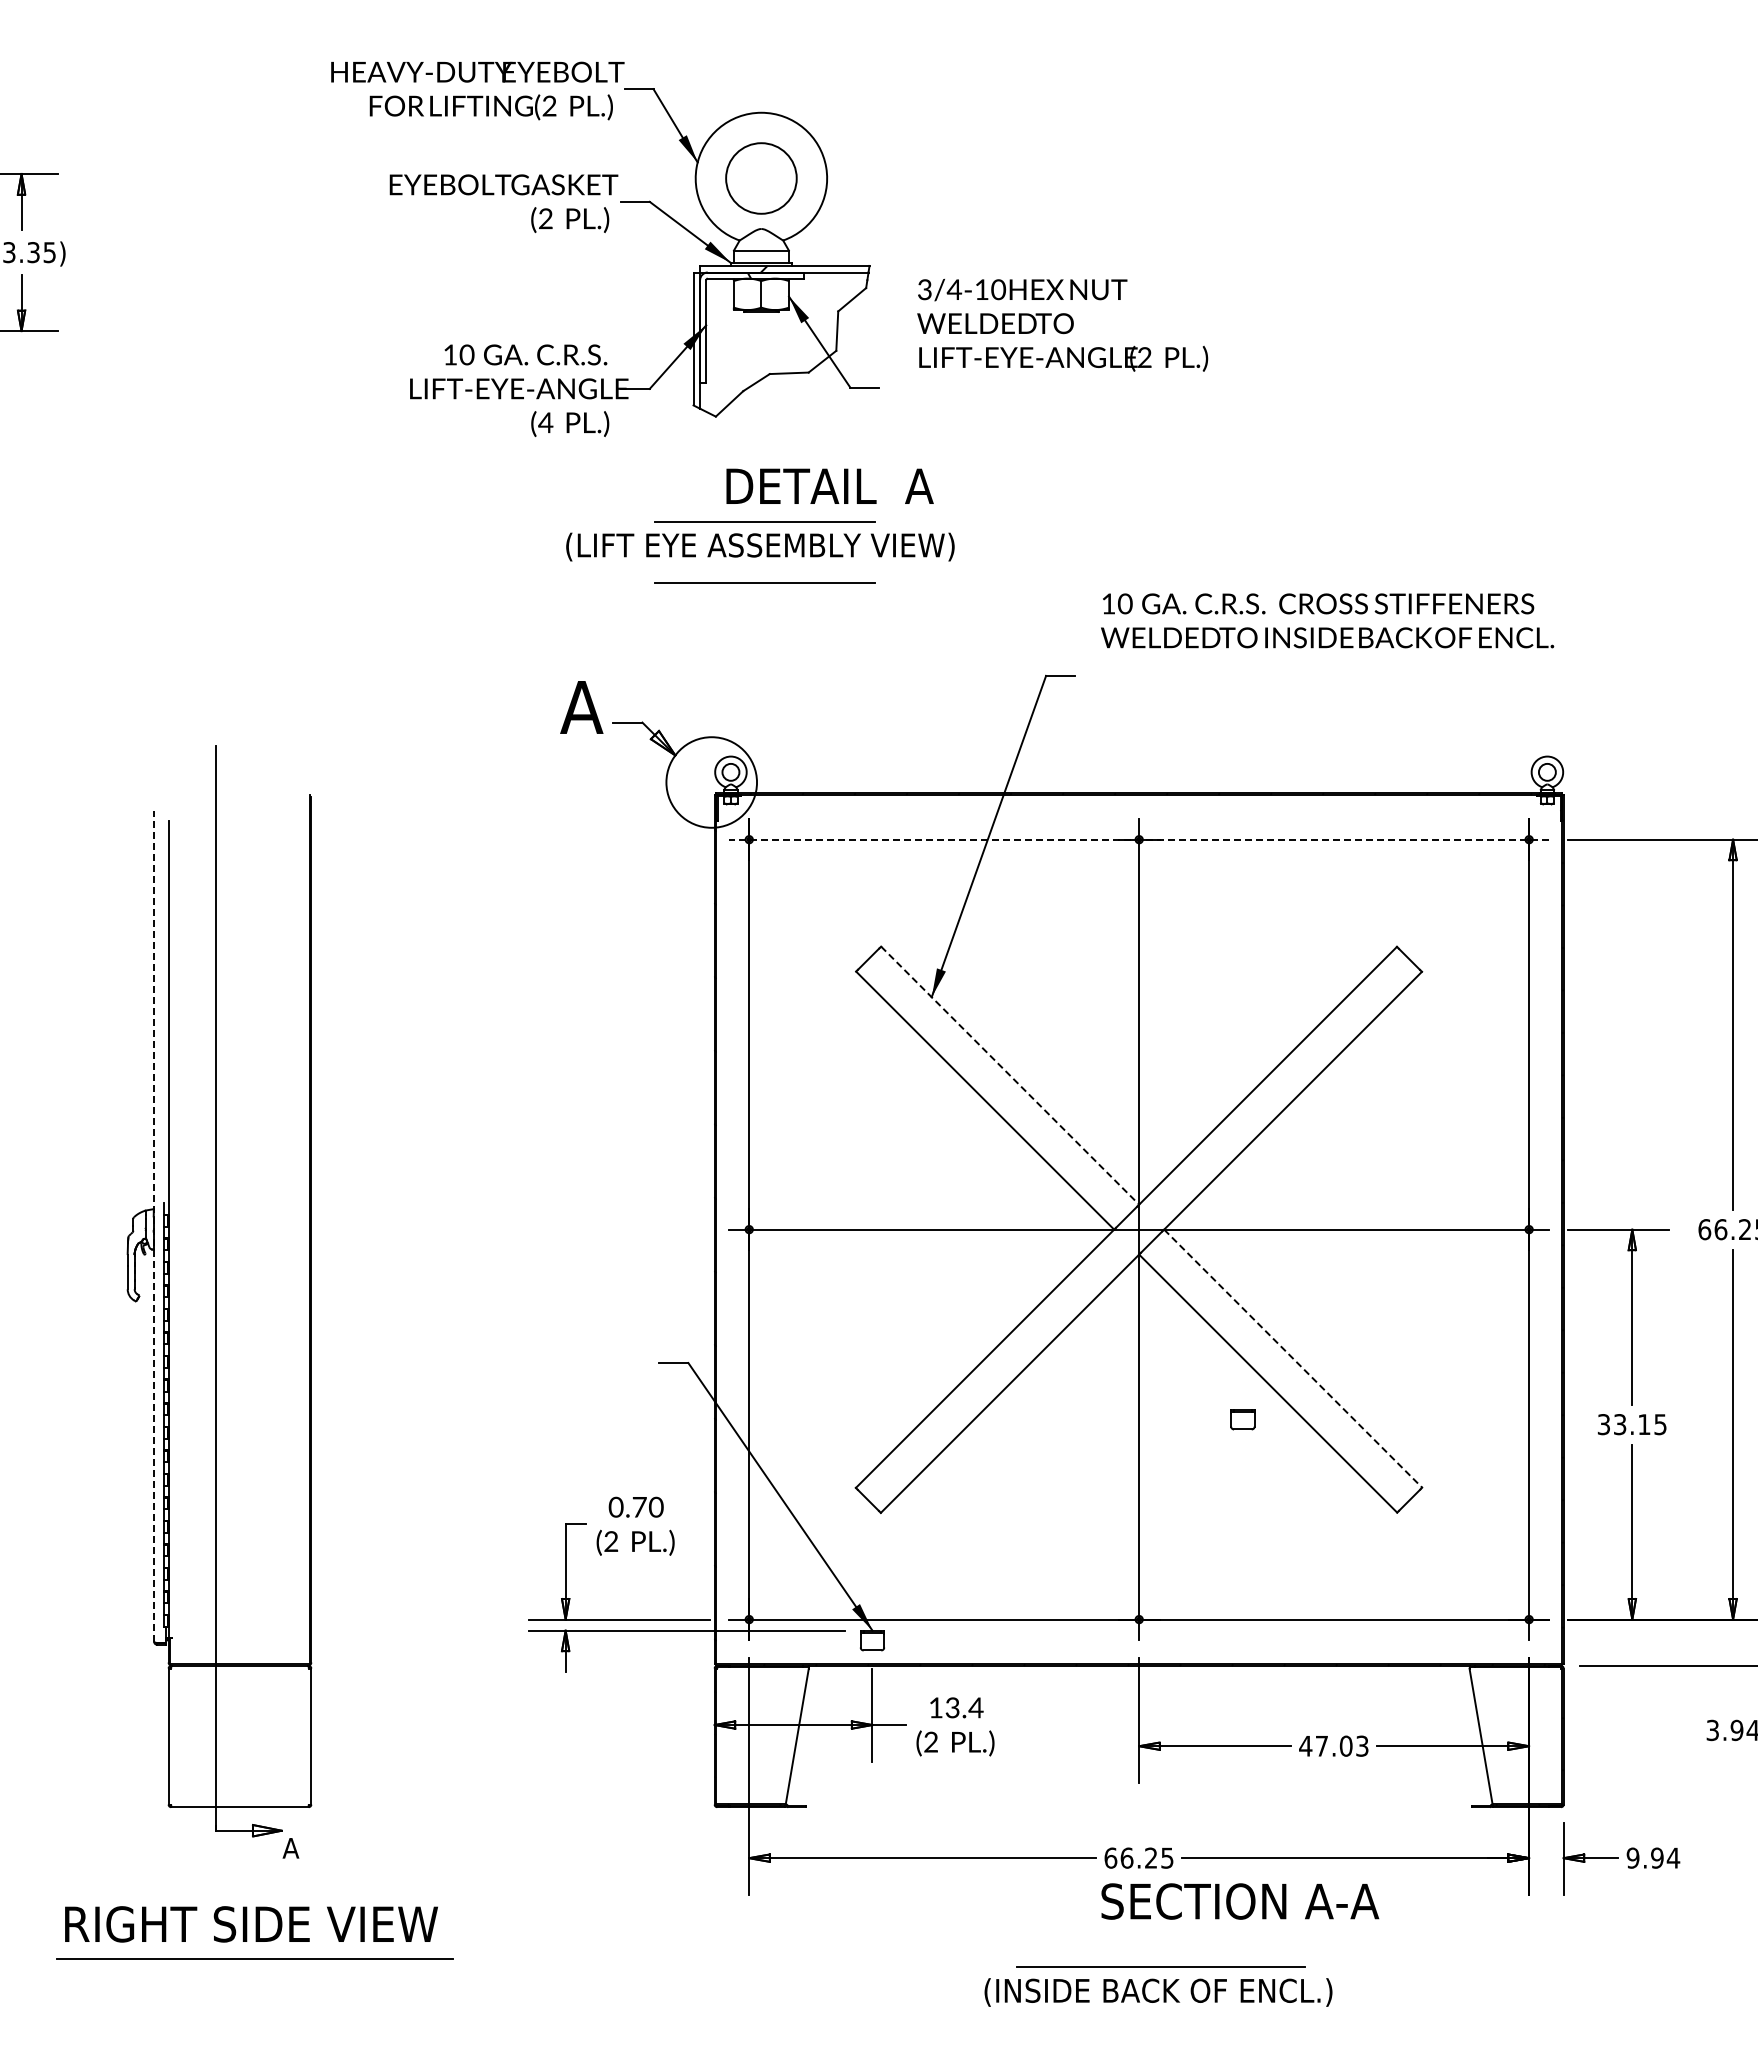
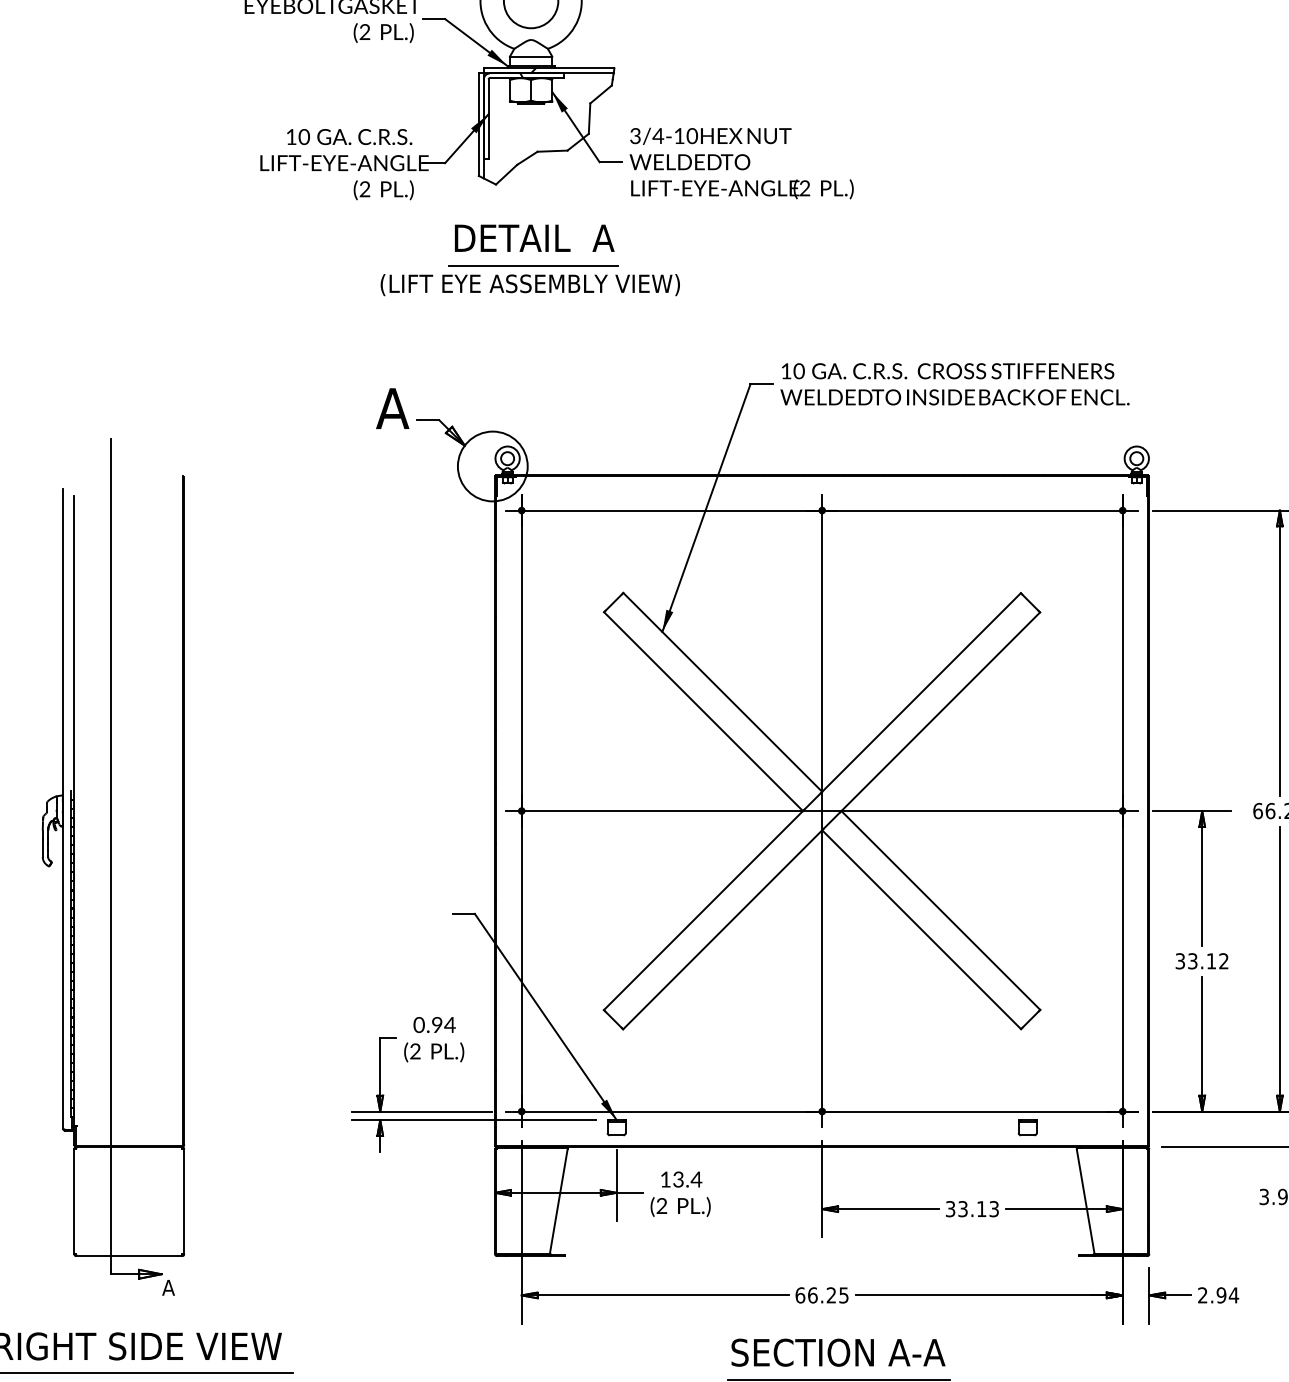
text: (1062, 324) -> (741, 162), moved
text: (545, 422) -> (364, 189), (4 -> (2
text: (829, 485) -> (534, 237), moved
line: (764, 582) -> (533, 312), removed
text: (1327, 620) -> (955, 384), moved
line: (1138, 839) -> (821, 510), dashed -> solid
line: (1010, 1076) -> (723, 693), dashed -> solid
line: (154, 1226) -> (63, 808), dashed -> solid
line: (1293, 1359) -> (941, 911), dashed -> solid
part: (1242, 1419) -> (1027, 1127), moved
text: (1660, 1424) -> (1223, 961), 33.15 -> 33.12
text: (647, 1506) -> (443, 1024), 0.70 -> 0.94
text: (1325, 1745) -> (965, 1208), 47.03 -> 33.13
text: (1632, 1857) -> (1202, 1294), 9.94 -> 2.94
text: (1240, 1901) -> (838, 1352), moved

